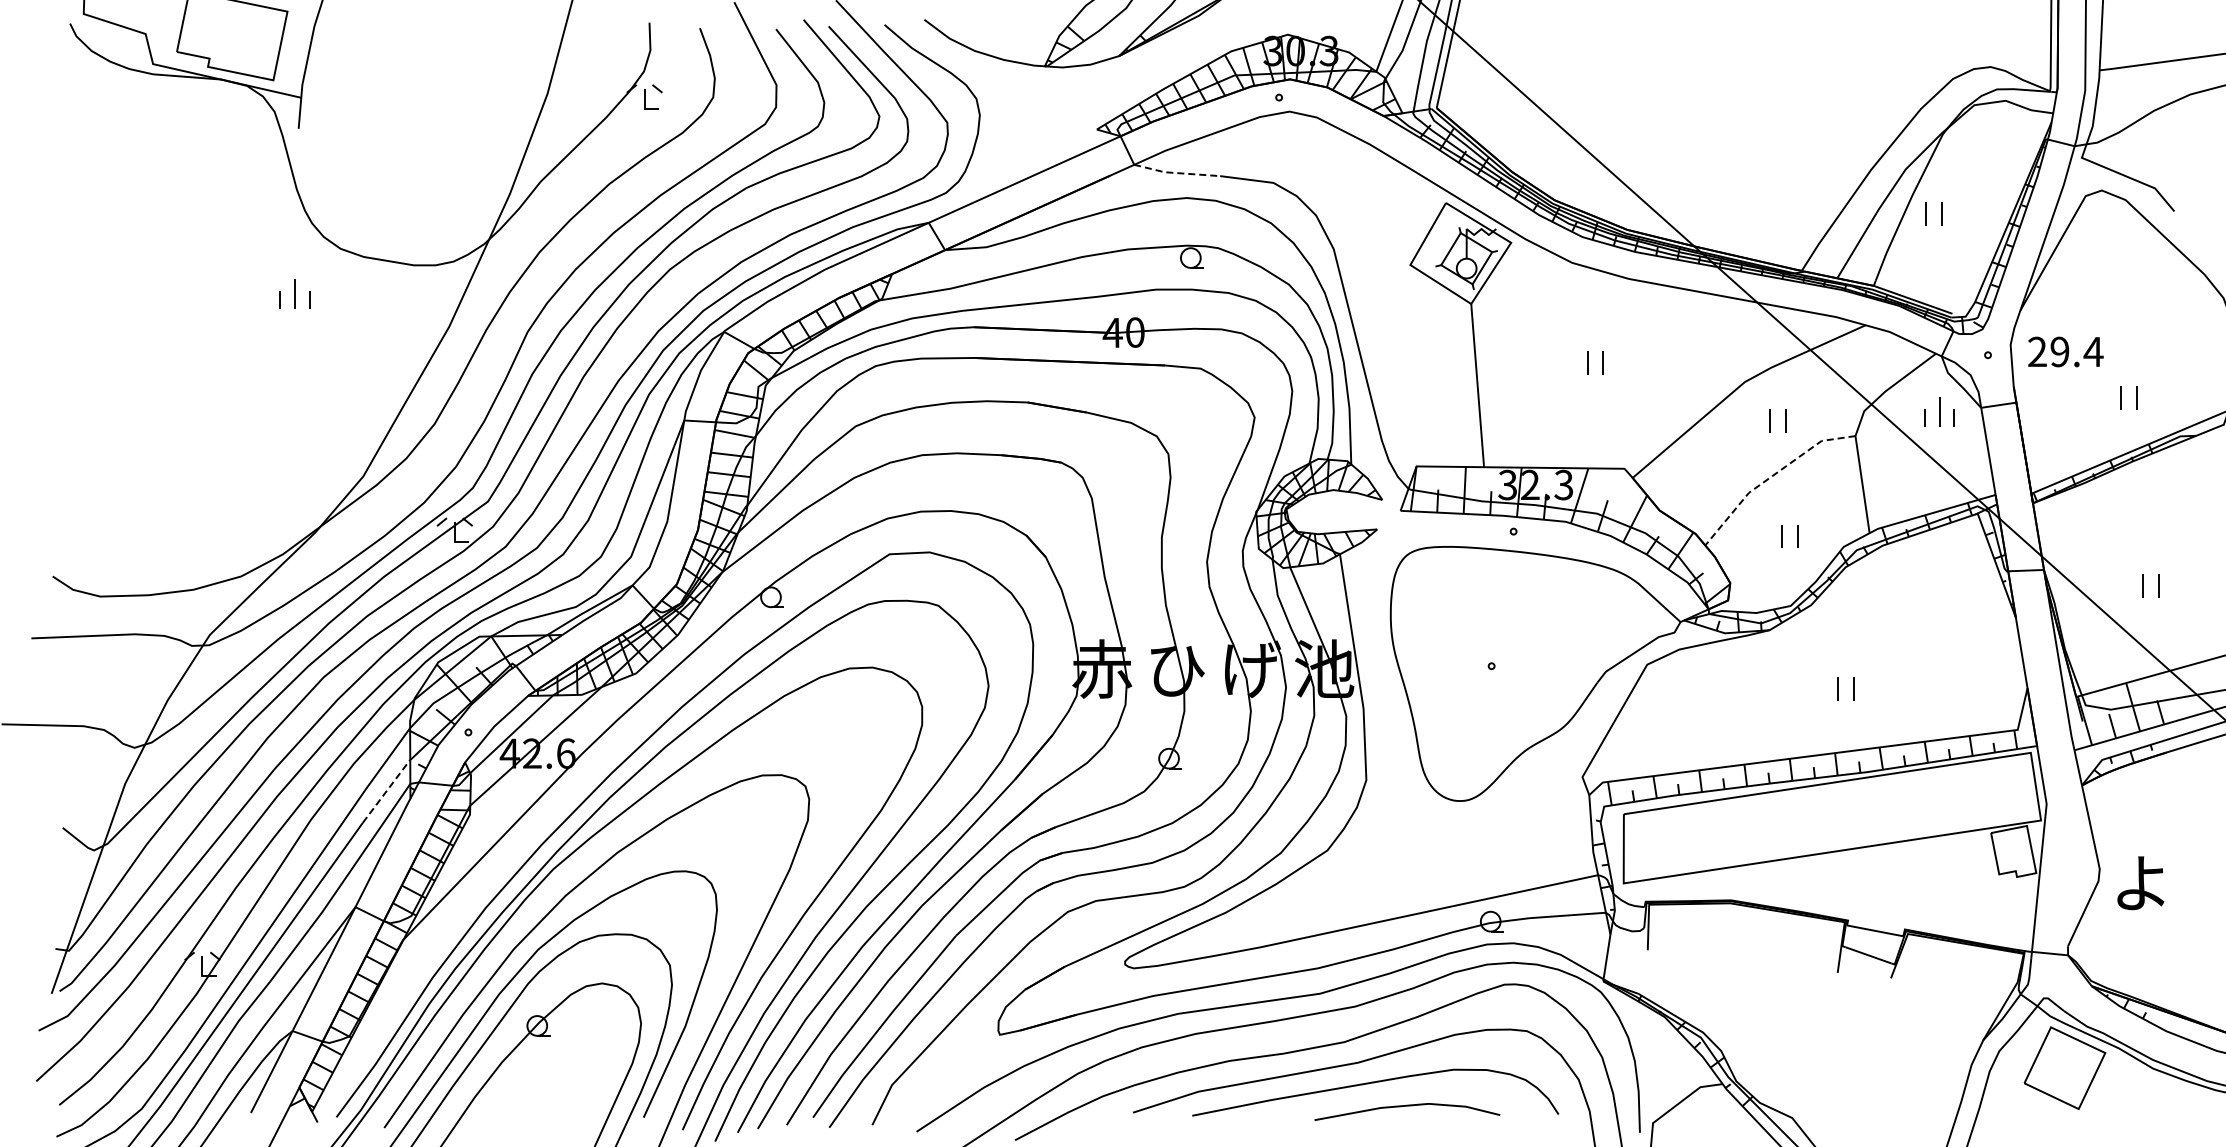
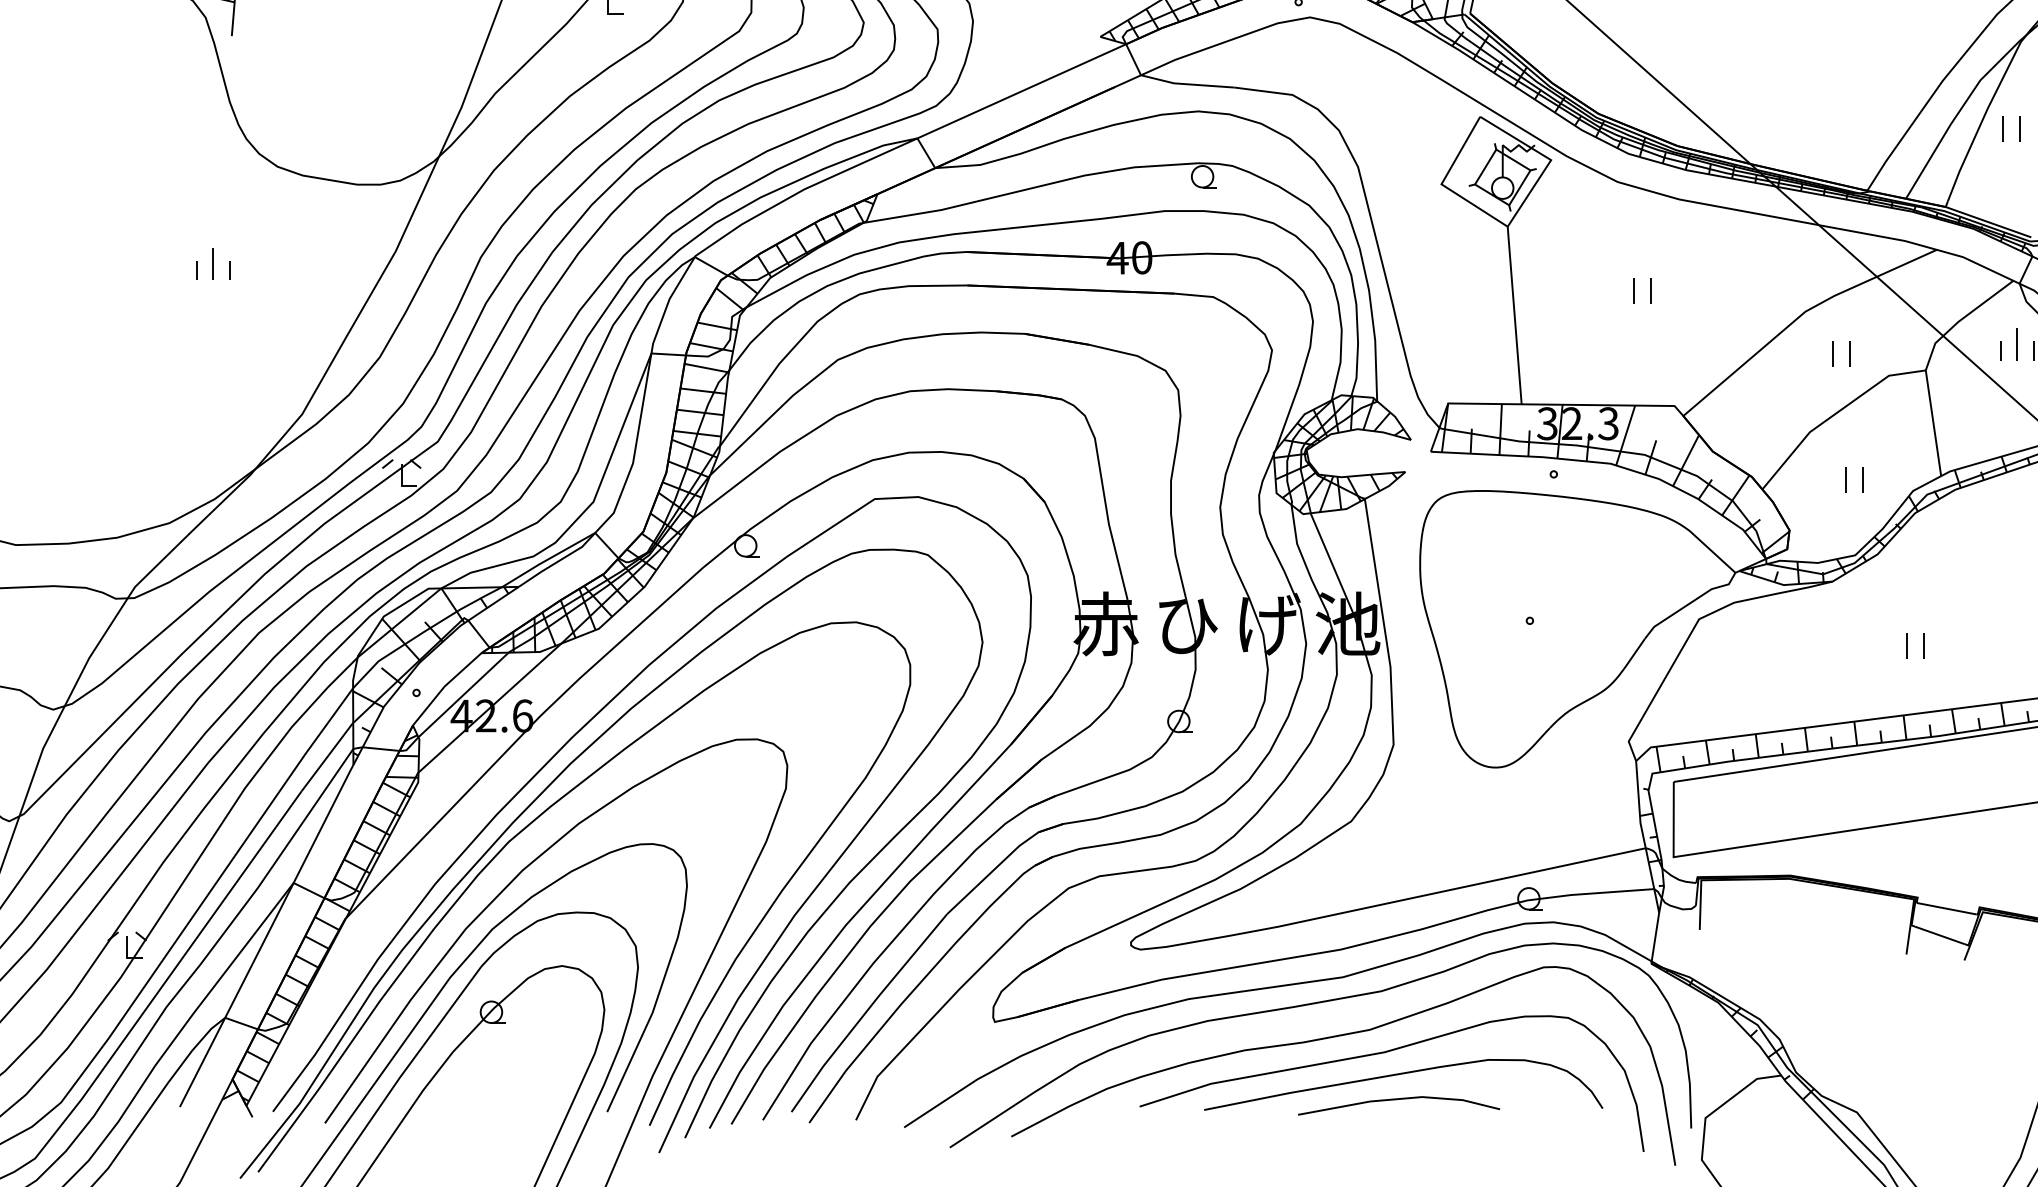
line: (1176, 173) -> (1186, 84), dashed -> solid
part: (294, 293) -> (213, 263), moved
line: (1771, 476) -> (1834, 414), dashed -> solid
line: (386, 790) -> (327, 756), dashed -> solid
line: (1407, 1106) -> (1399, 1099), moved

